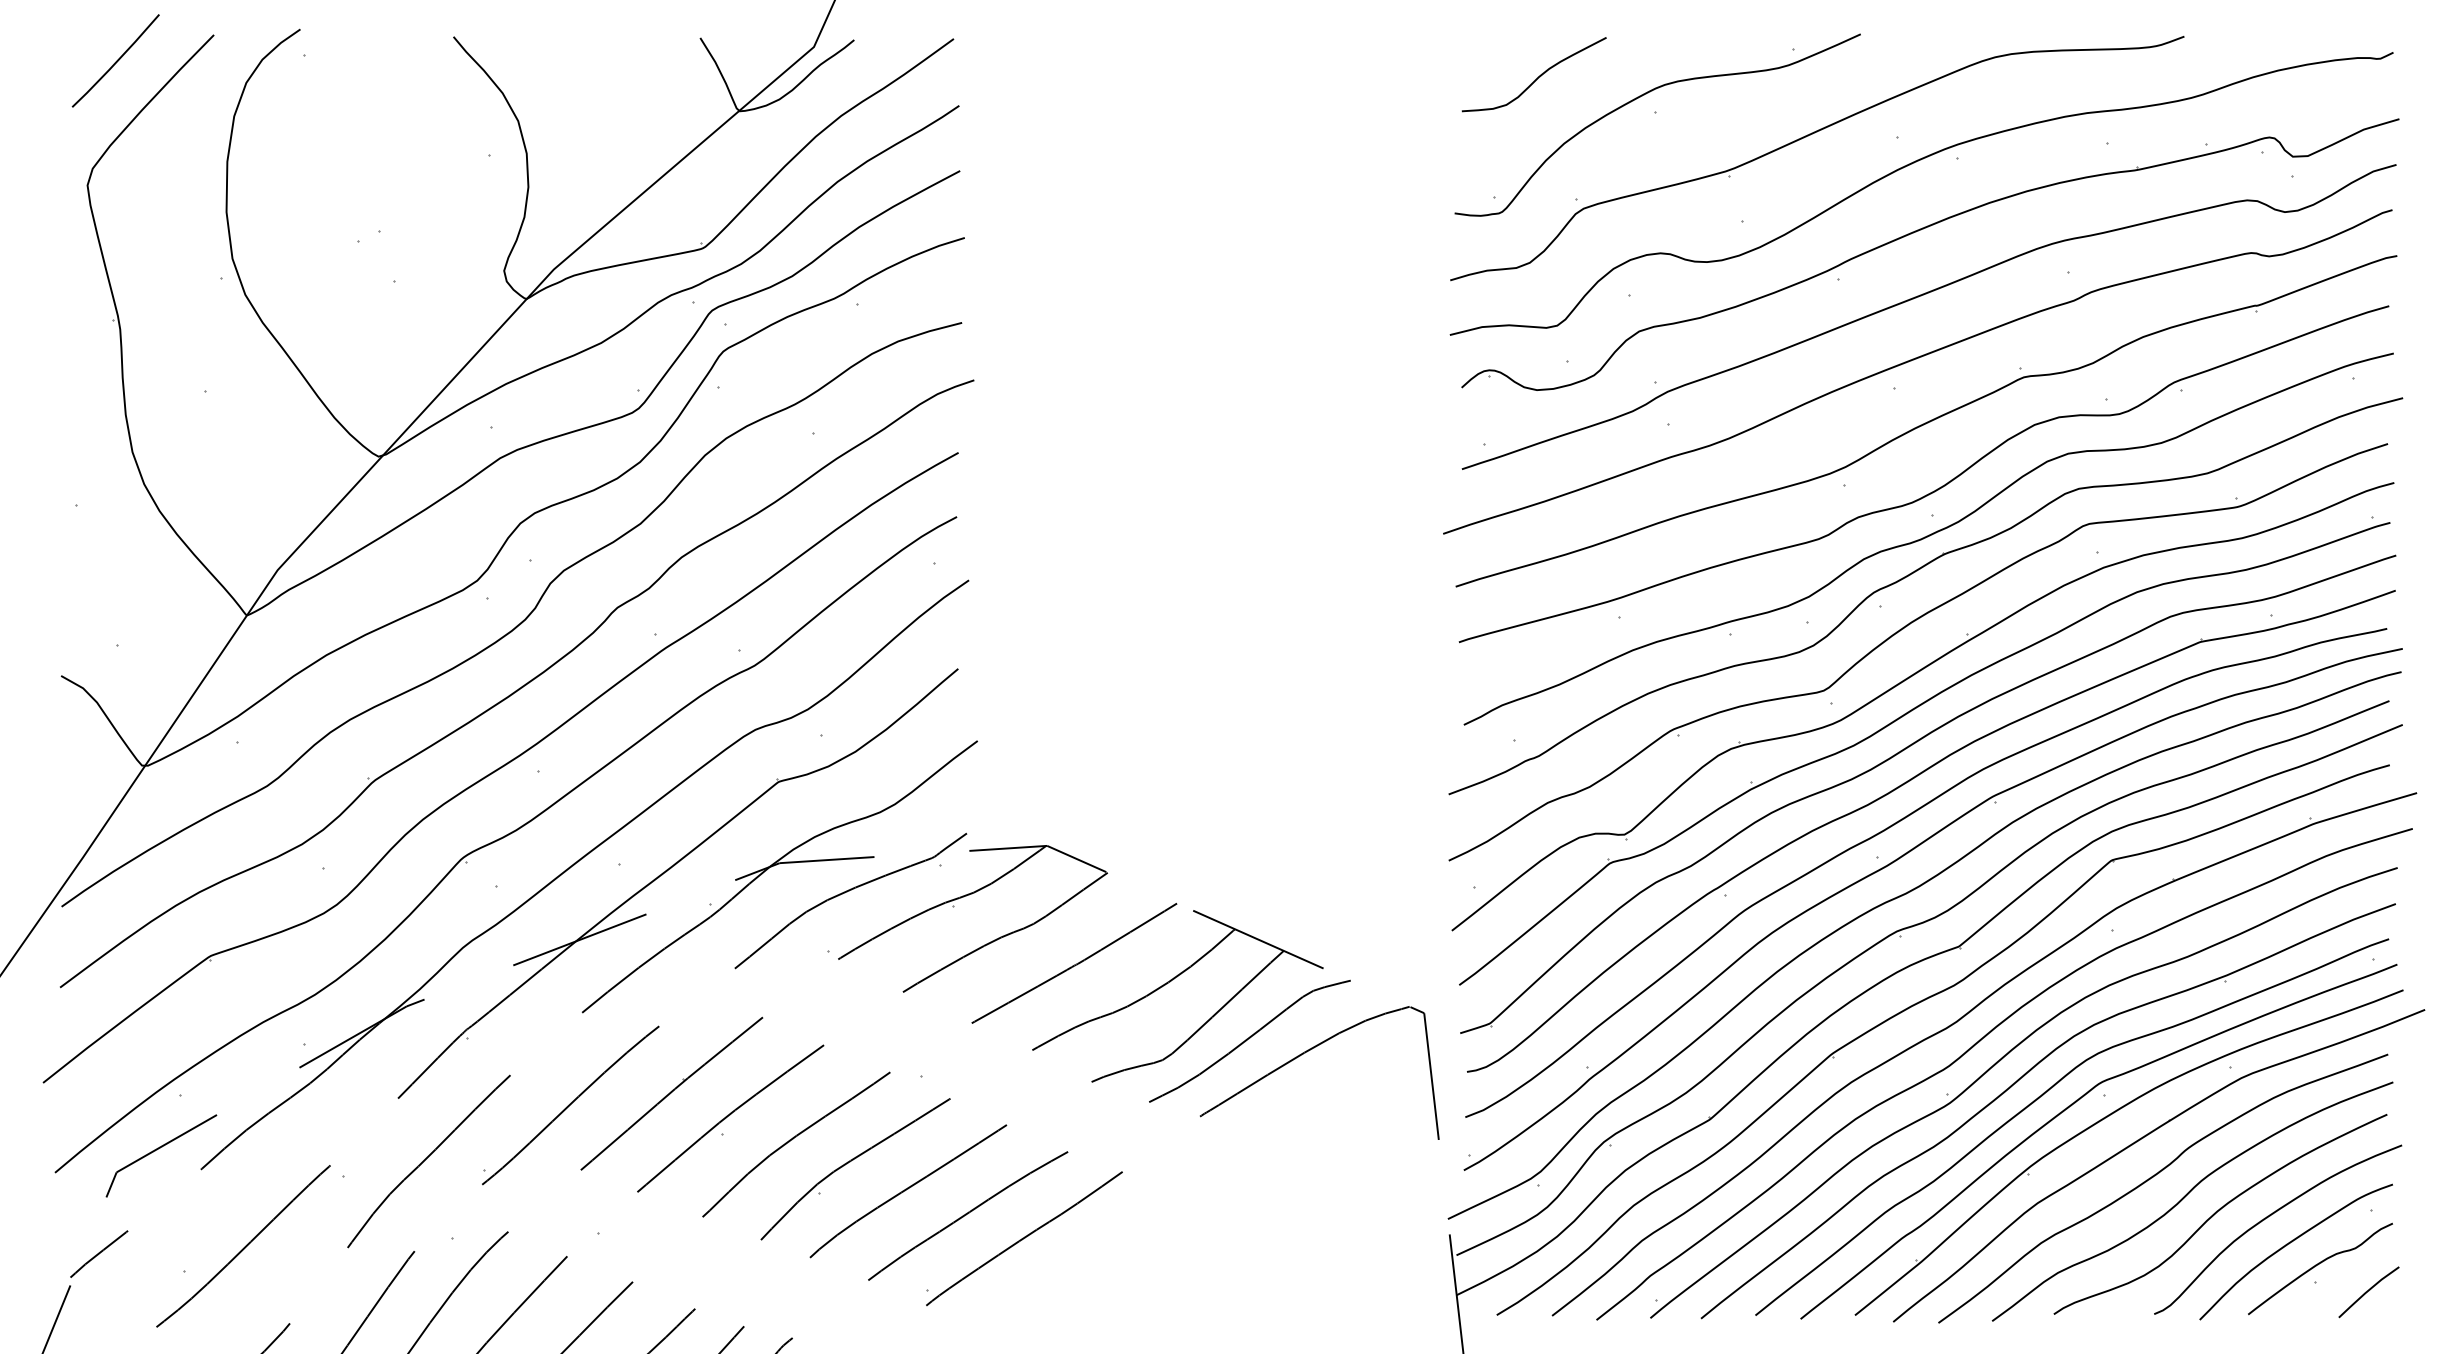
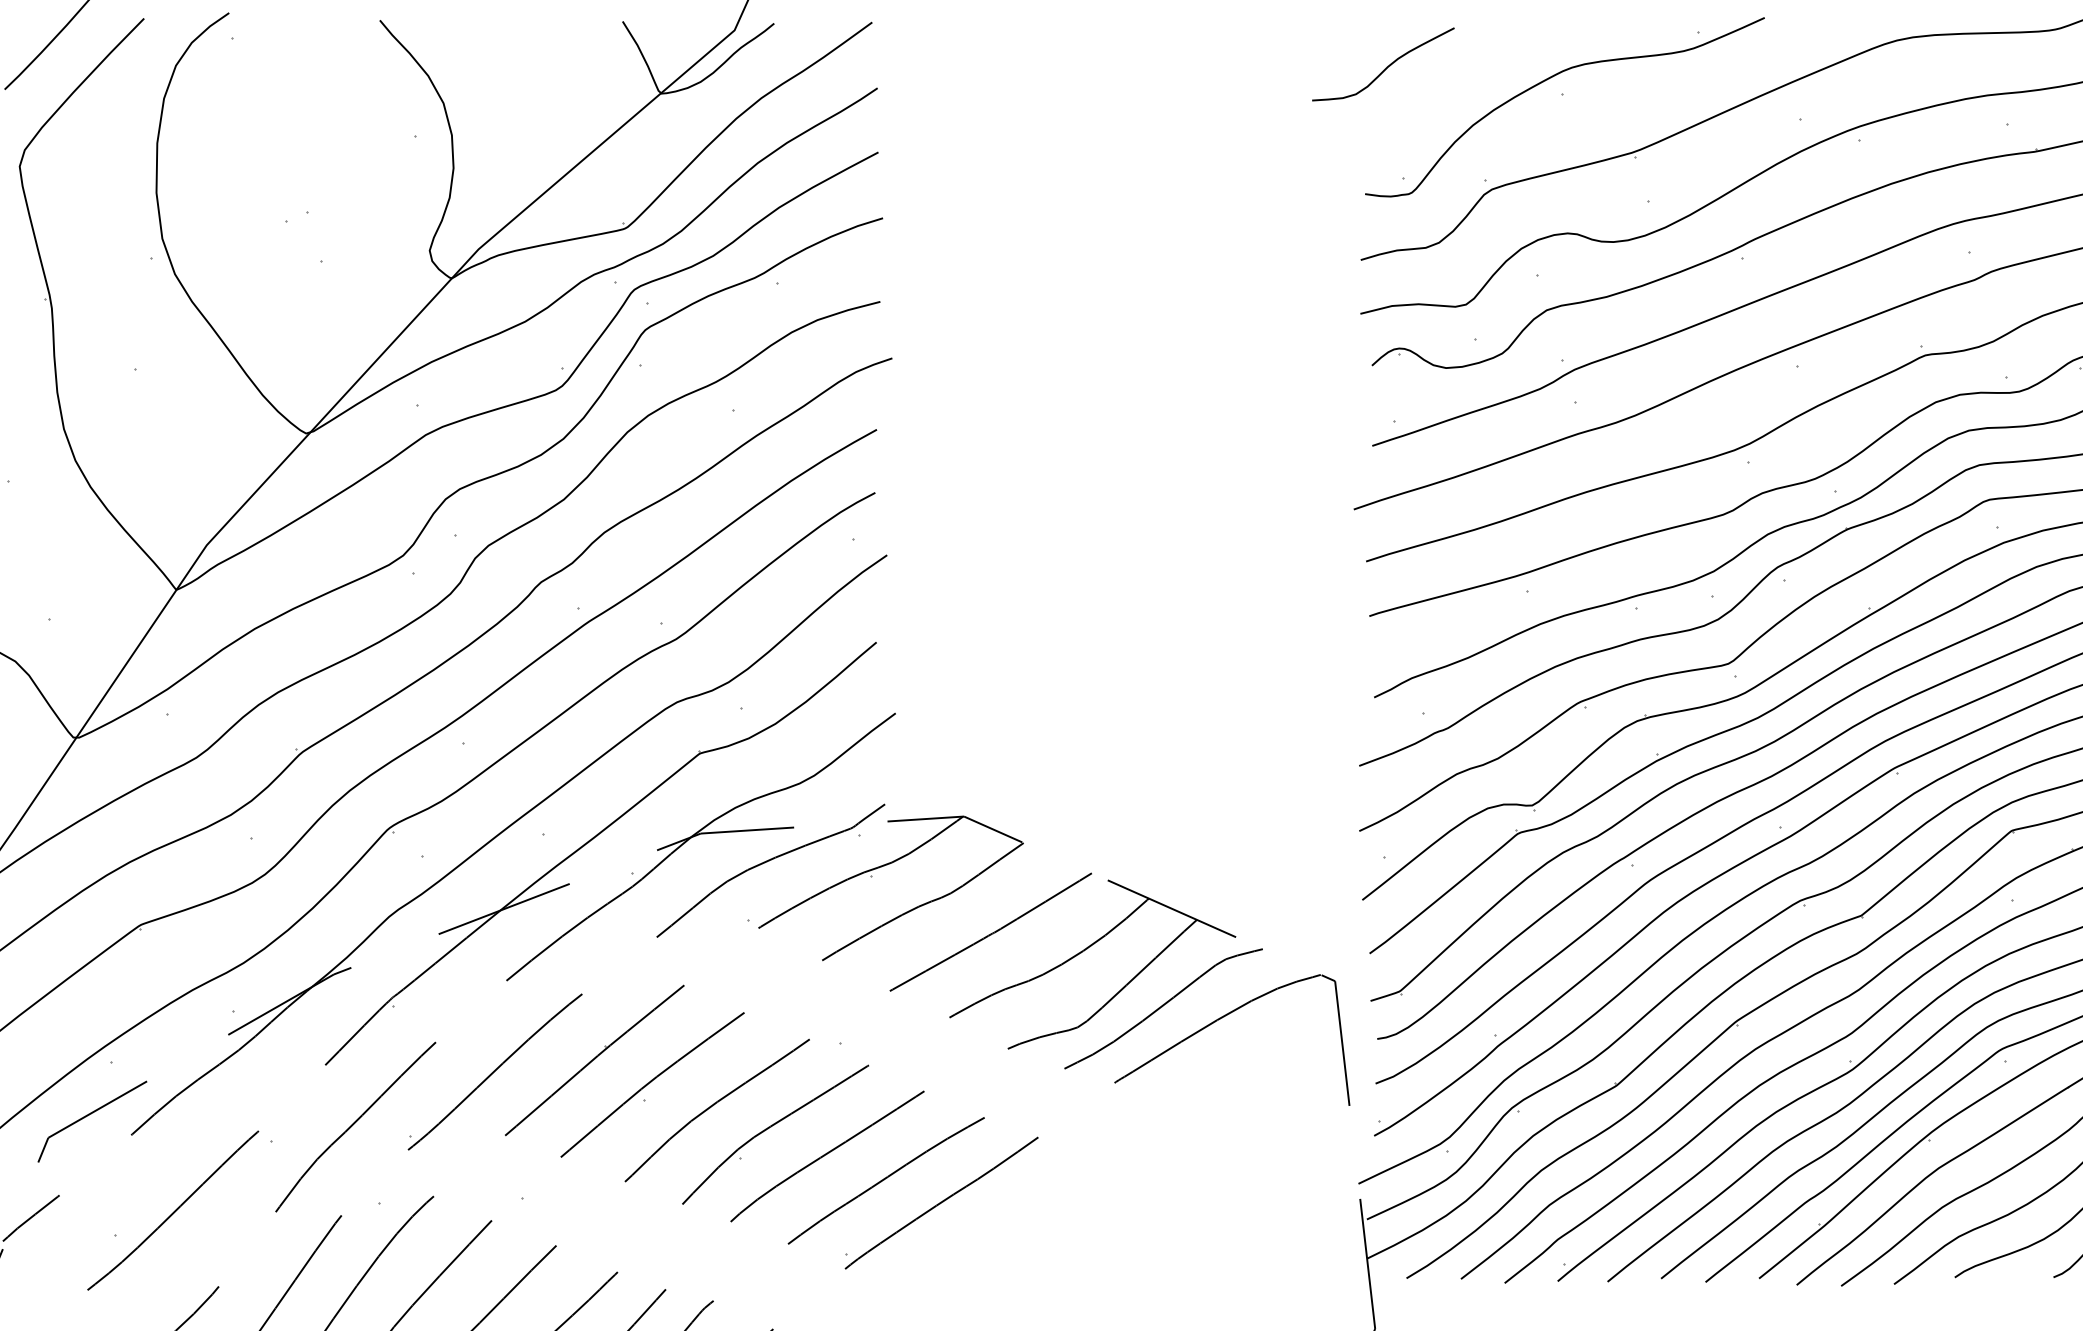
curve: (1537, 77) -> (1386, 67), moved

